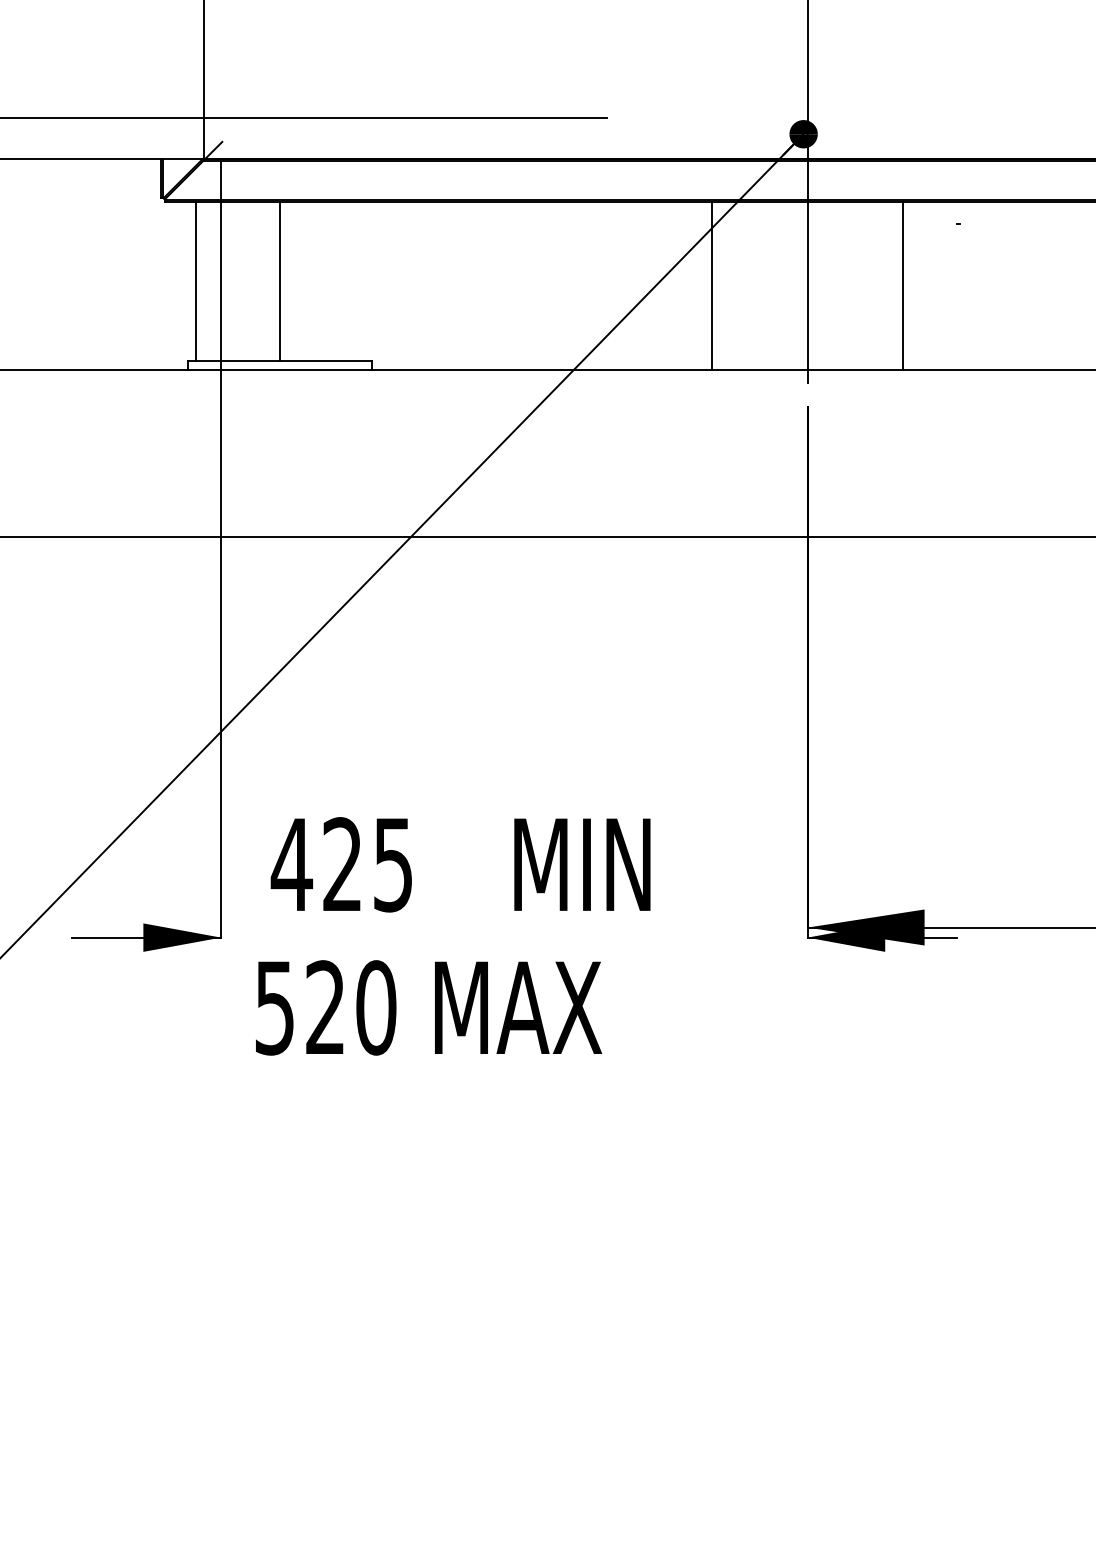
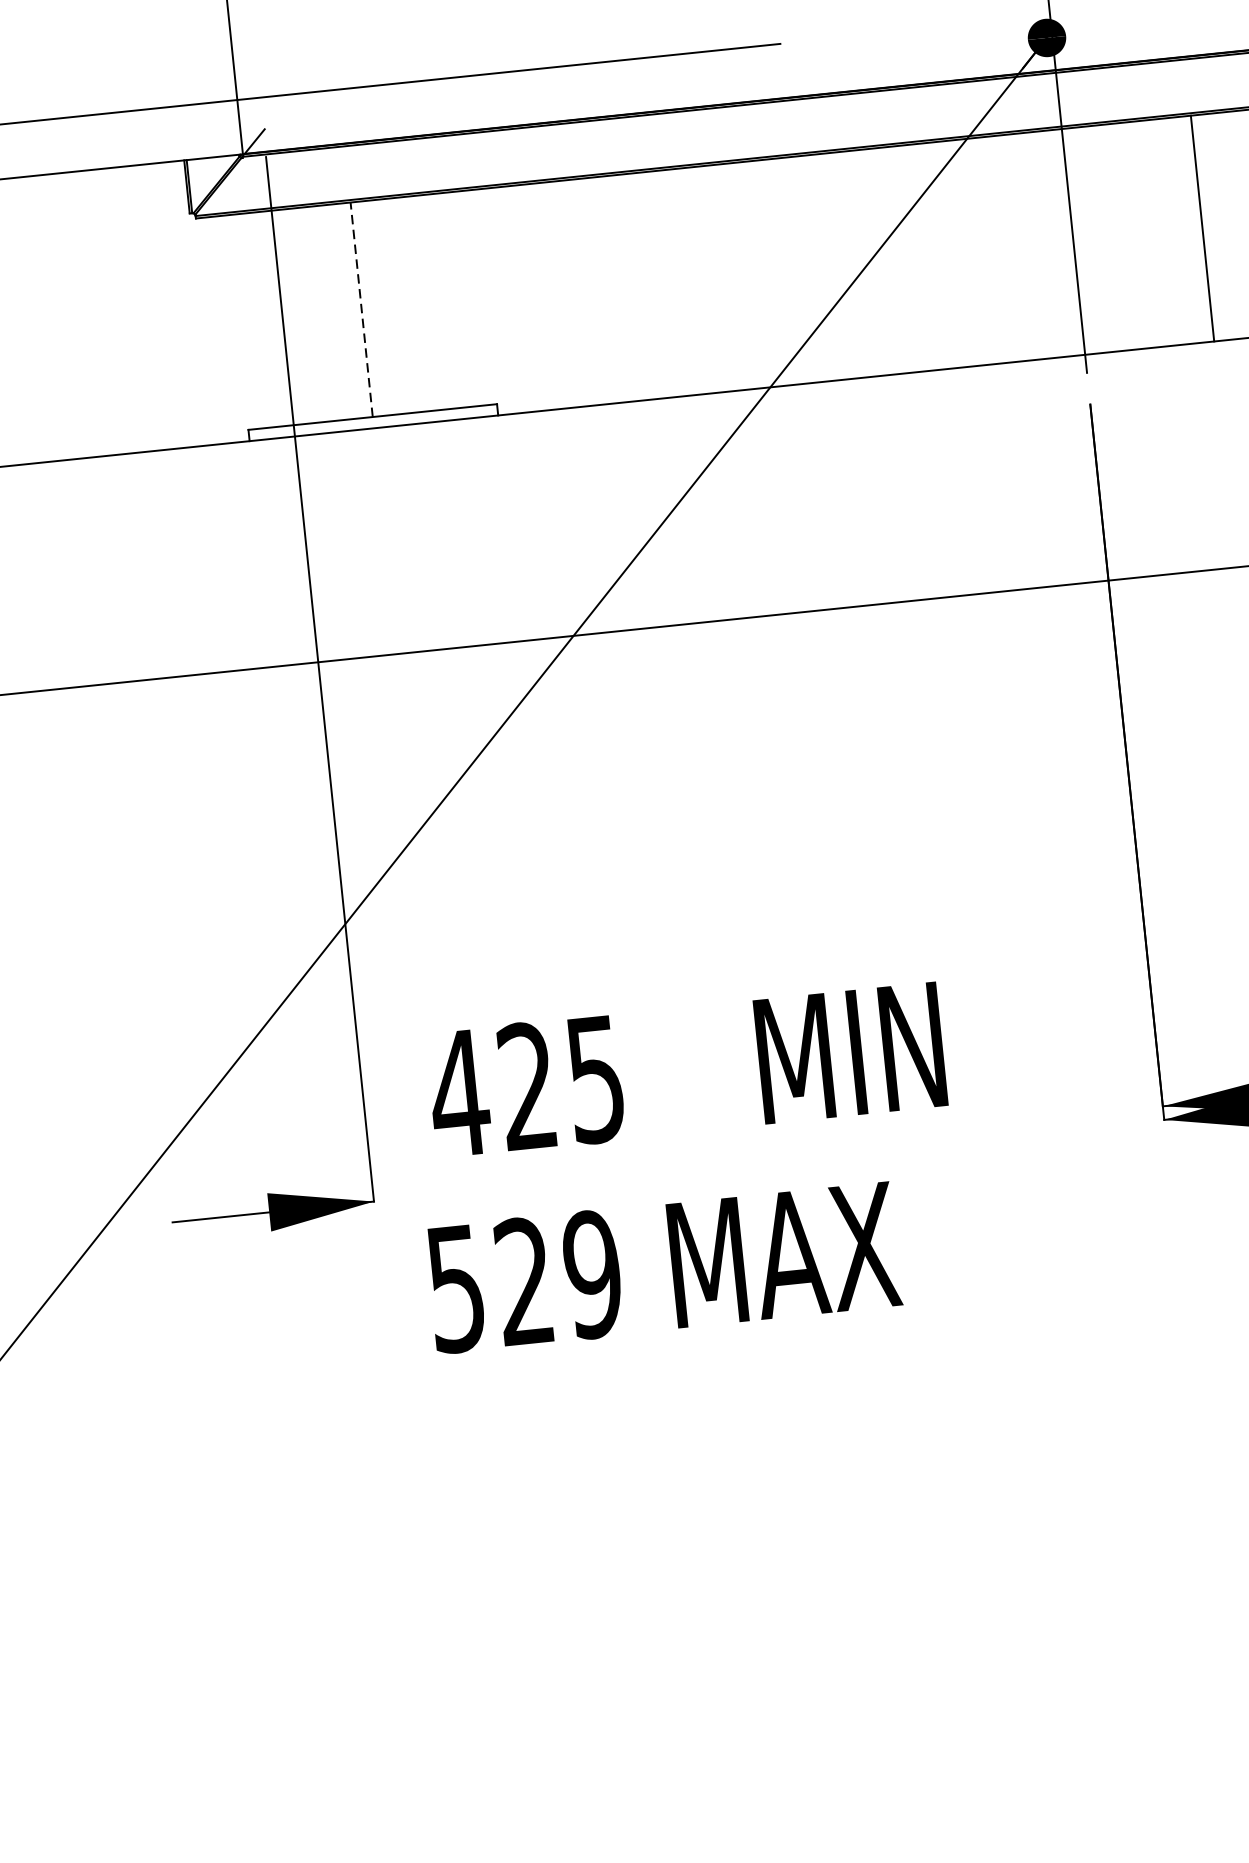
line: (195, 281) -> (248, 321), removed
line: (279, 281) -> (361, 309), solid -> dashed
line: (711, 285) -> (943, 254), removed
text: (376, 1007) -> (593, 1274), 520 -> 529

